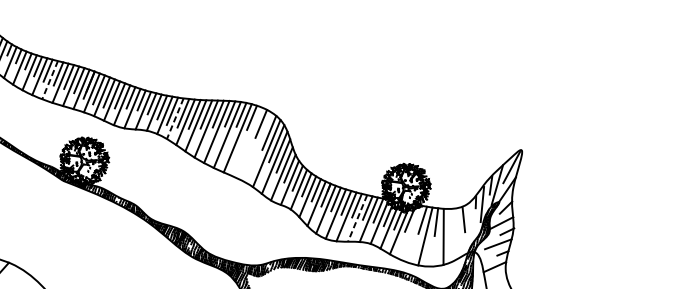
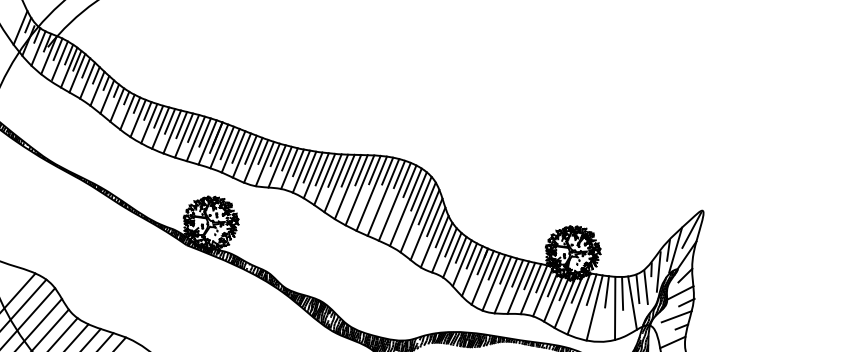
line: (50, 80) -> (172, 132), dashed -> solid
line: (175, 118) -> (313, 175), dashed -> solid
line: (247, 141) -> (394, 201), added
line: (257, 147) -> (405, 207), added
line: (470, 217) -> (645, 286), added
line: (357, 219) -> (518, 288), dashed -> solid
line: (450, 223) -> (622, 293), added
line: (459, 231) -> (632, 302), added
line: (411, 232) -> (578, 303), added

